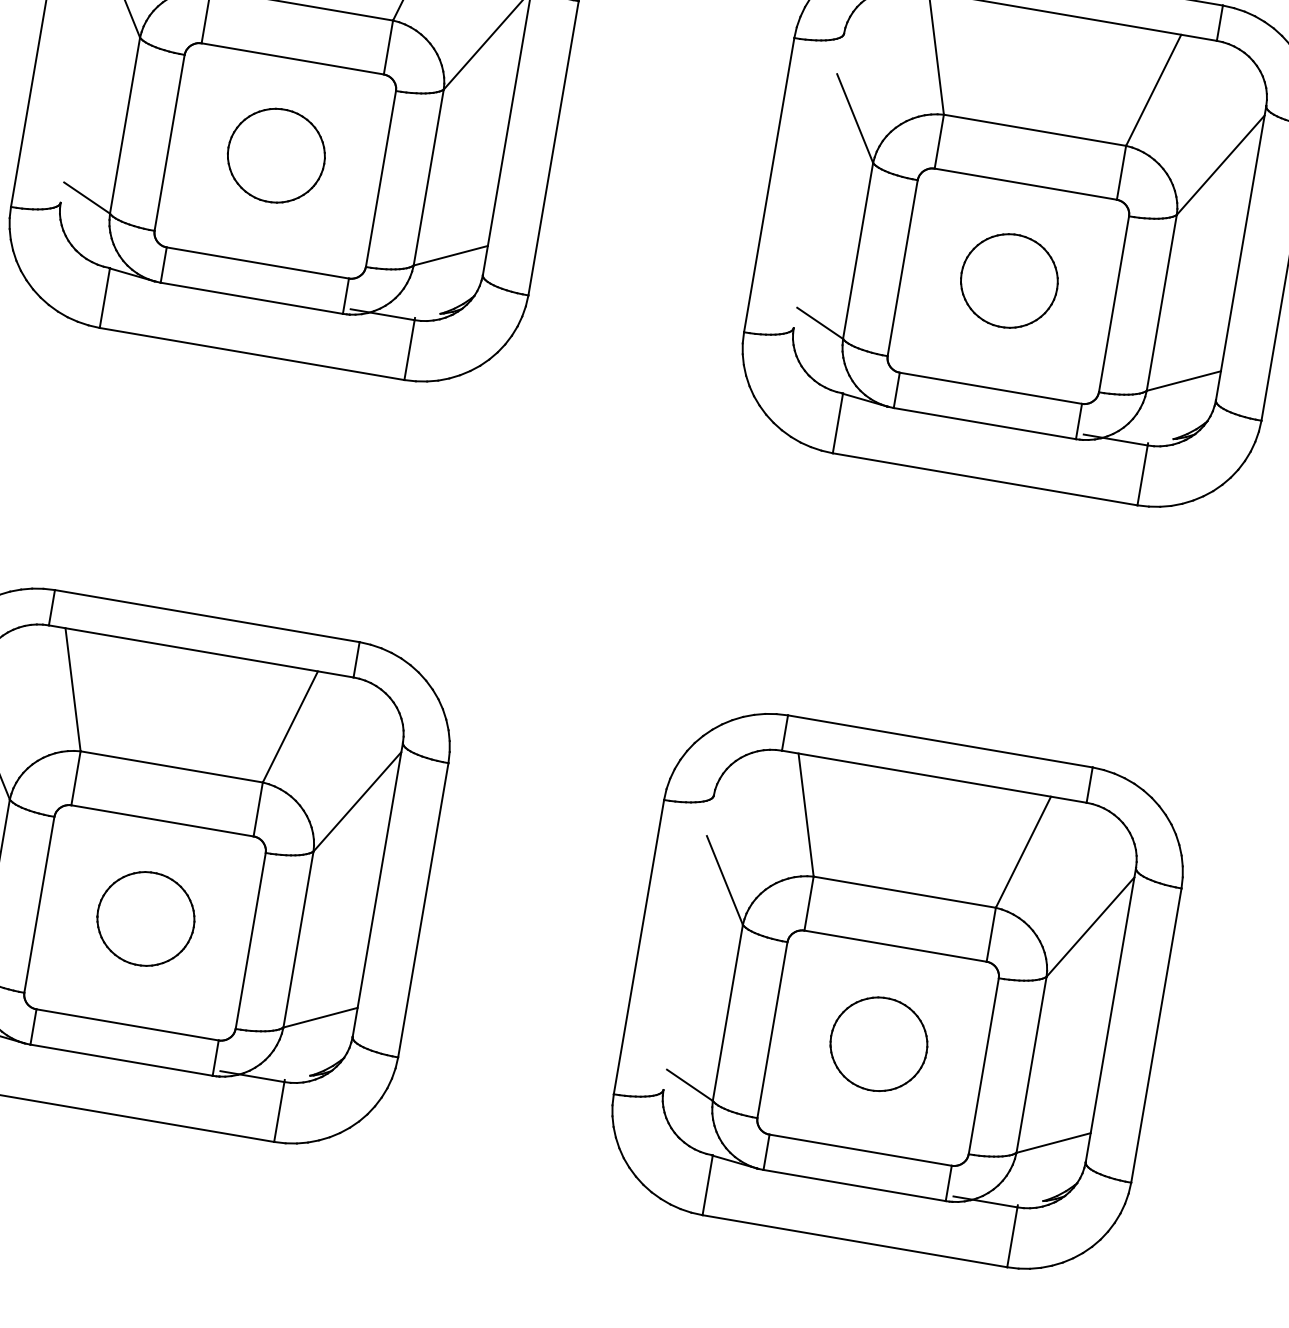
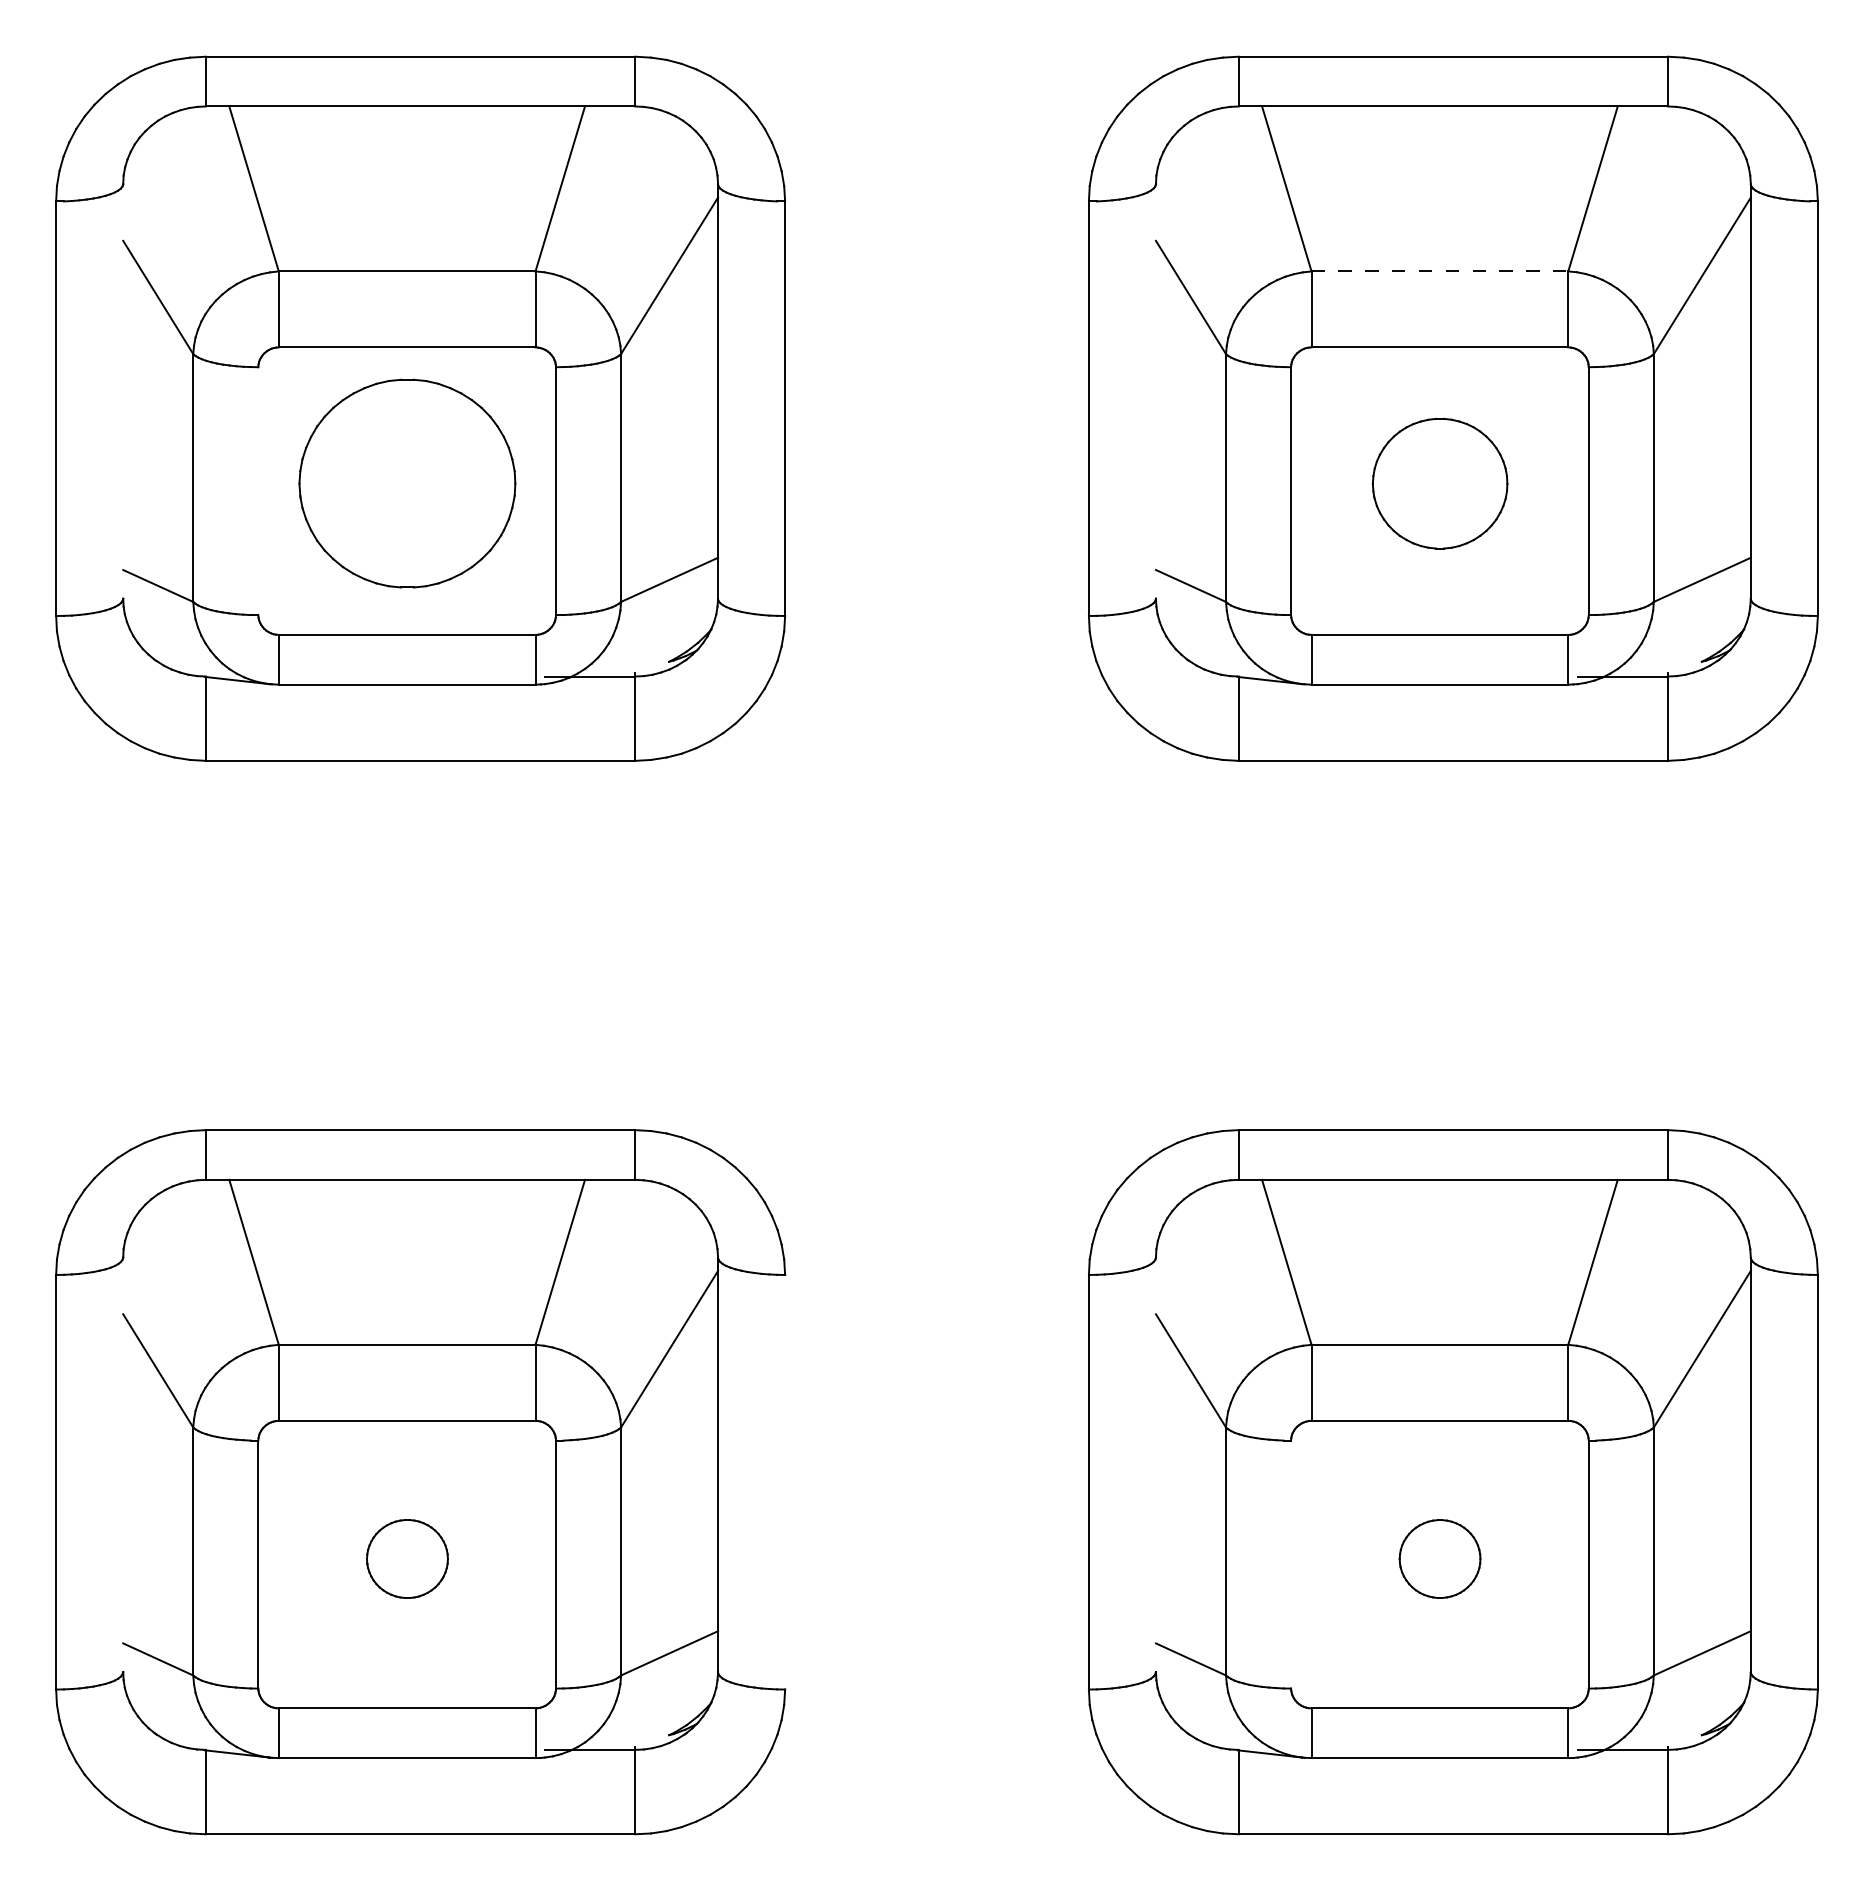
line: (1035, 130) -> (1440, 271), solid -> dashed
line: (169, 143) -> (258, 491), removed
part: (276, 155) -> (407, 483), size x1.6
line: (423, 909) -> (785, 1481), removed
part: (146, 918) -> (407, 1558), size x0.6
line: (772, 1030) -> (1291, 1564), removed
part: (878, 1043) -> (1439, 1558), size x0.6

